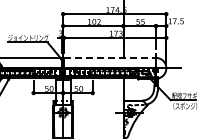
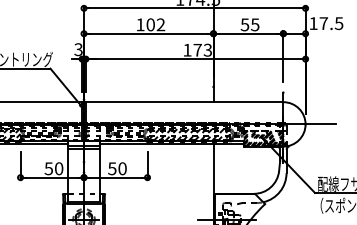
line: (110, 57) -> (185, 101), dashed -> solid

